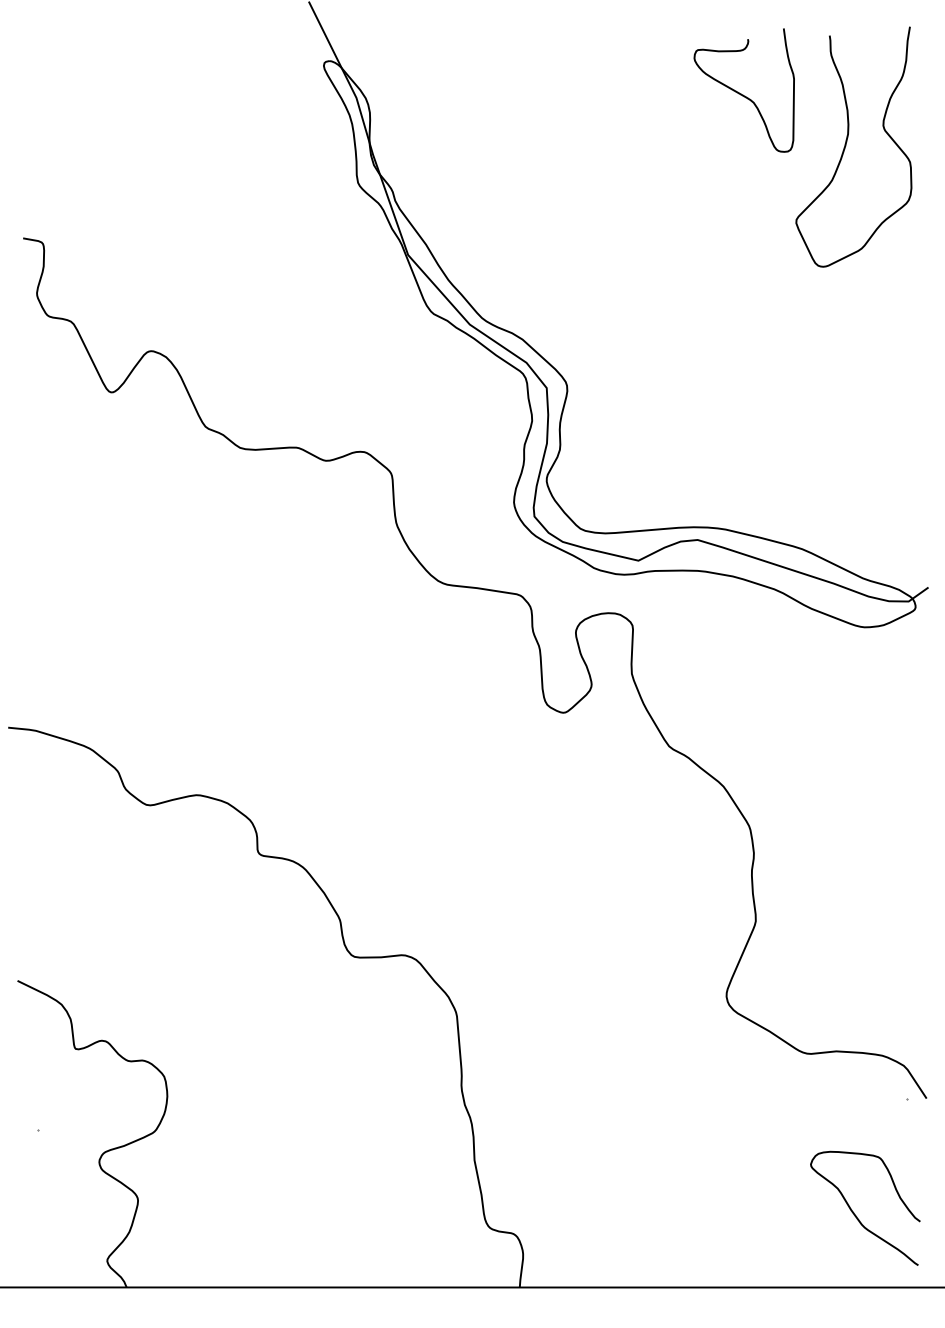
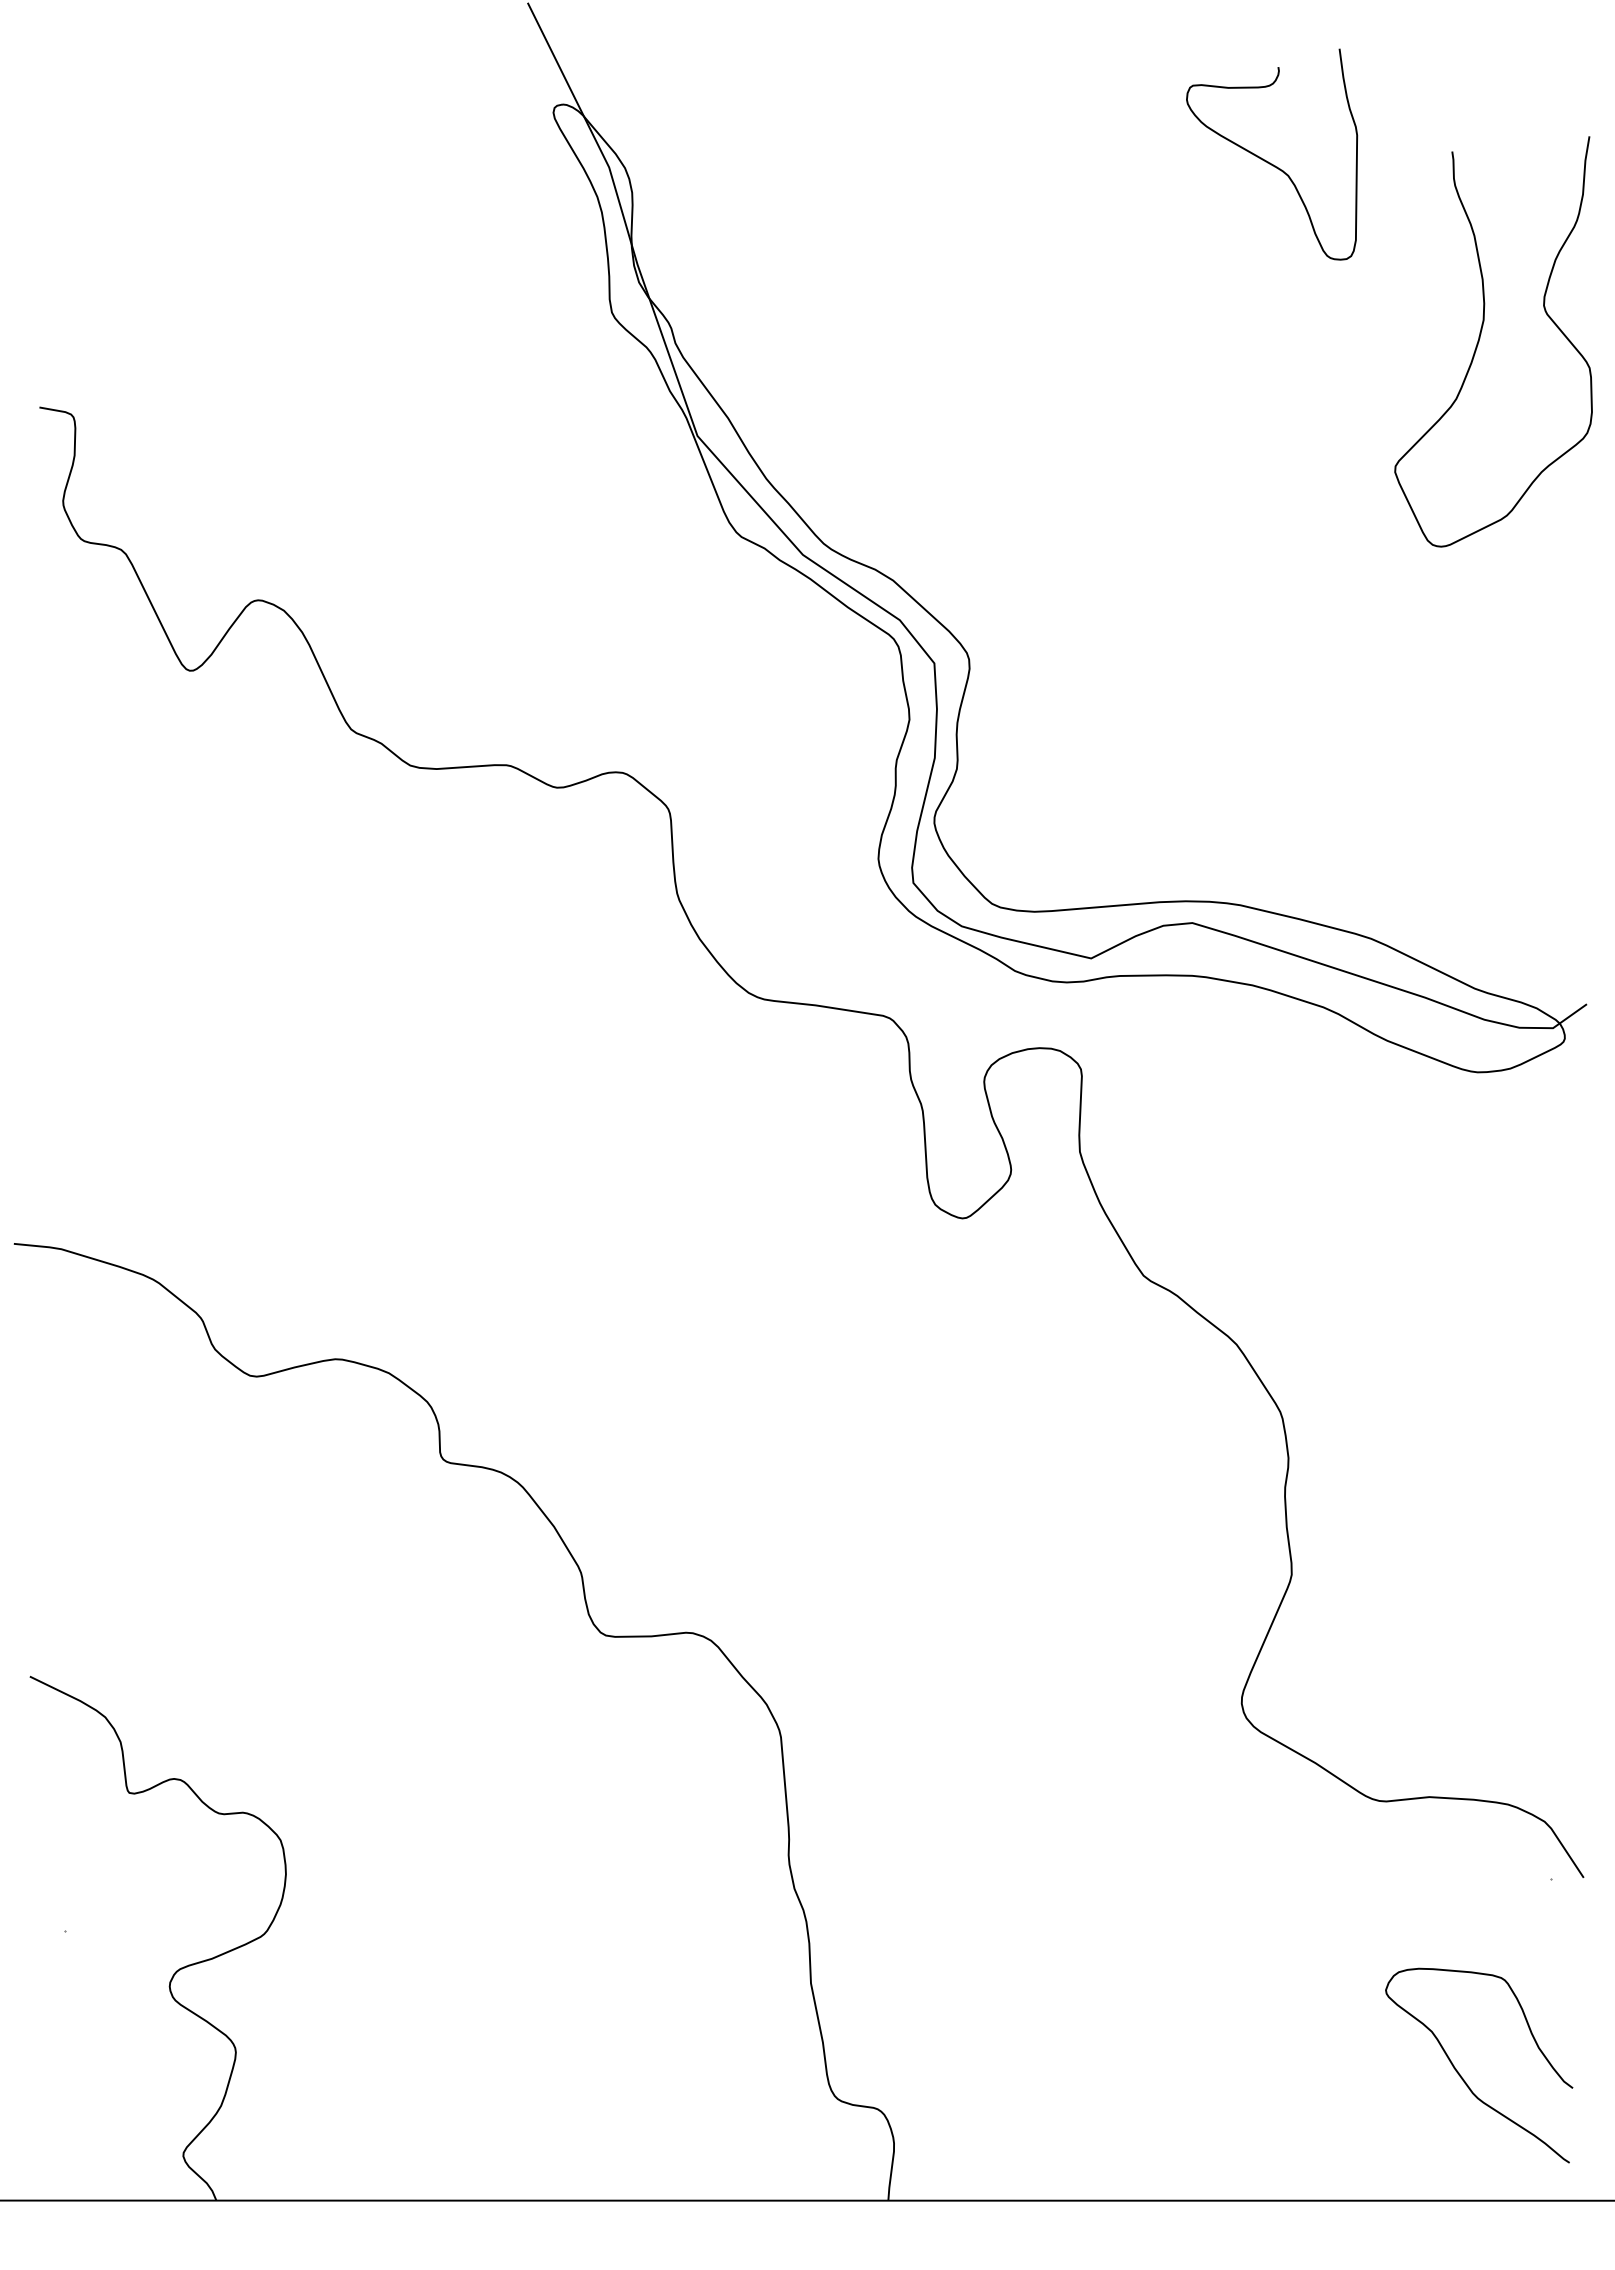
curve: (846, 146) -> (1480, 341), moved

